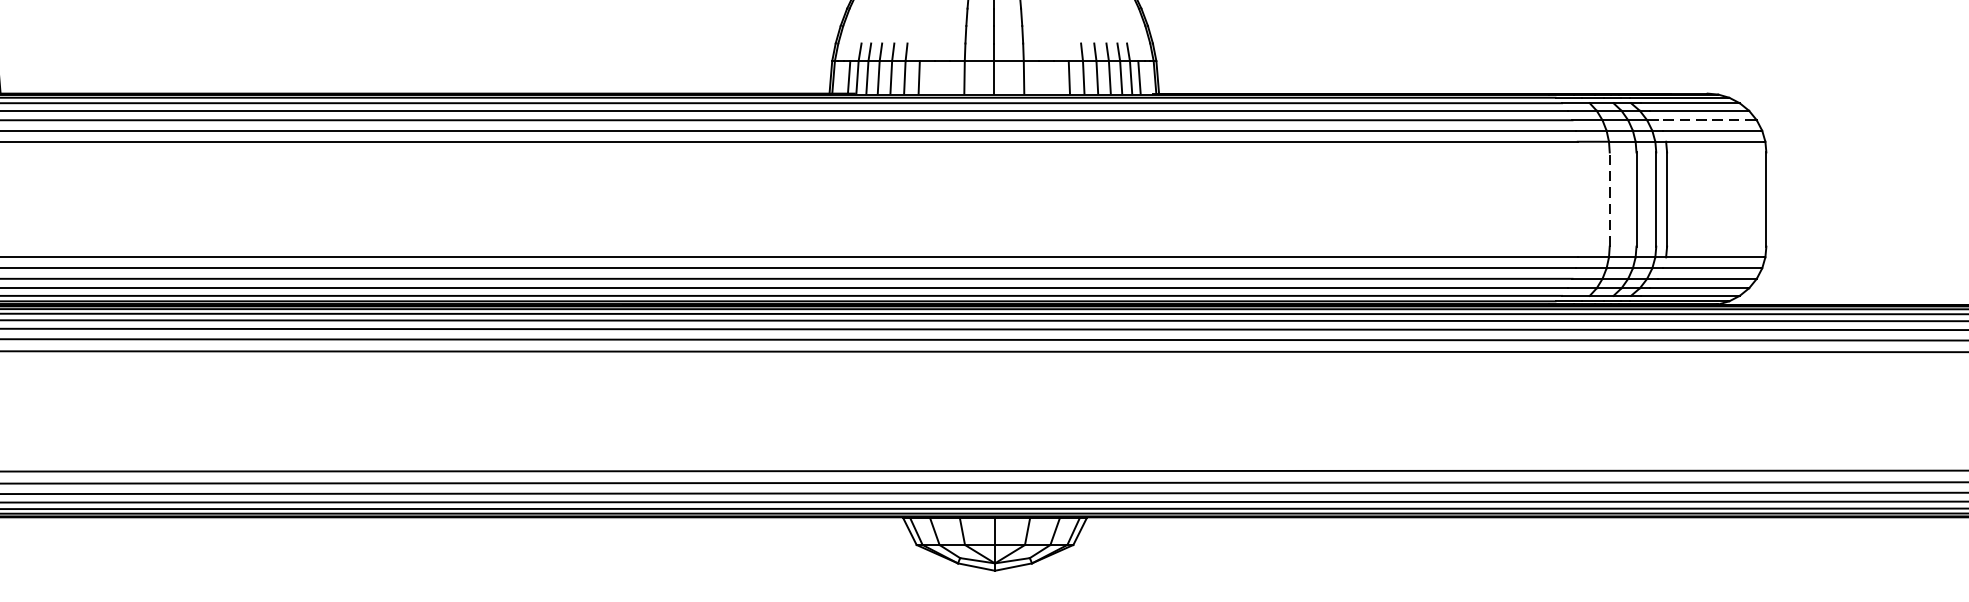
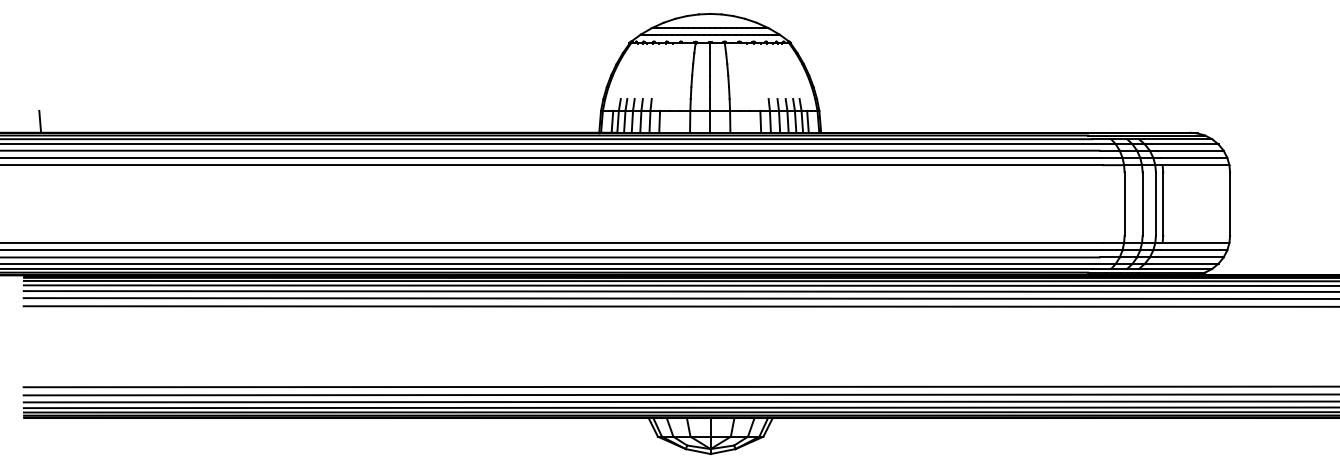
line: (1706, 119) -> (1189, 150), dashed -> solid
line: (1609, 200) -> (1124, 204), dashed -> solid

